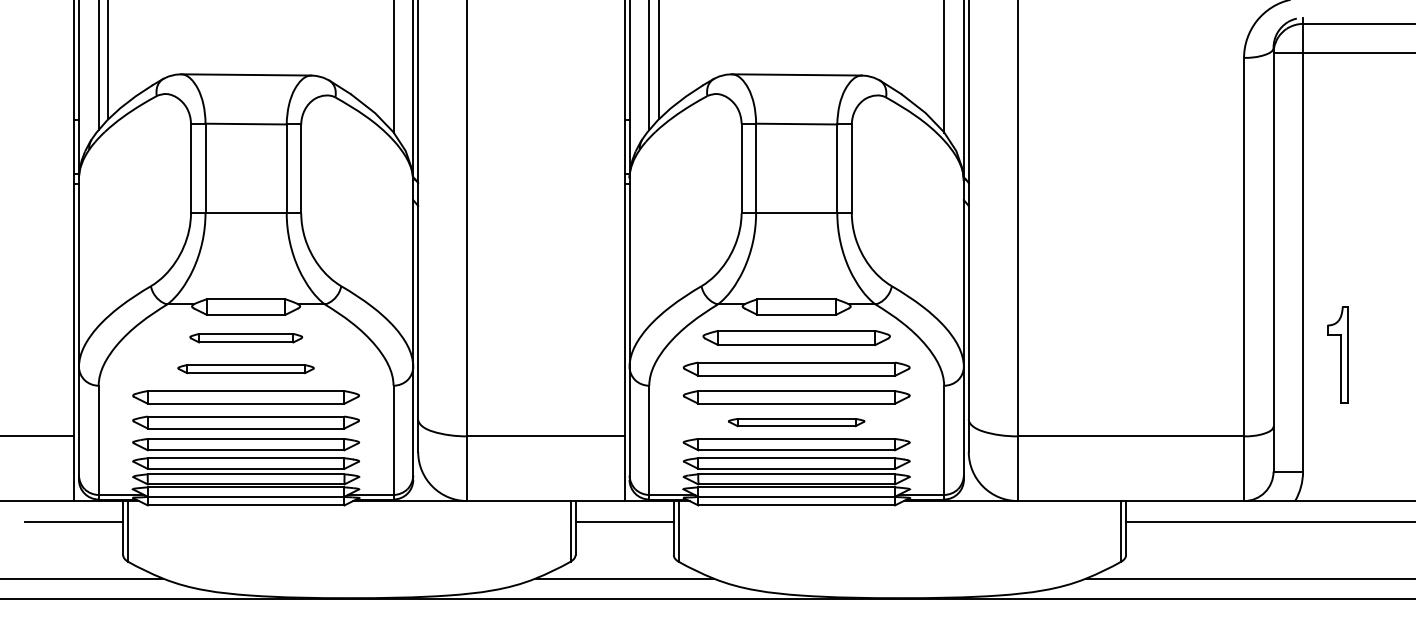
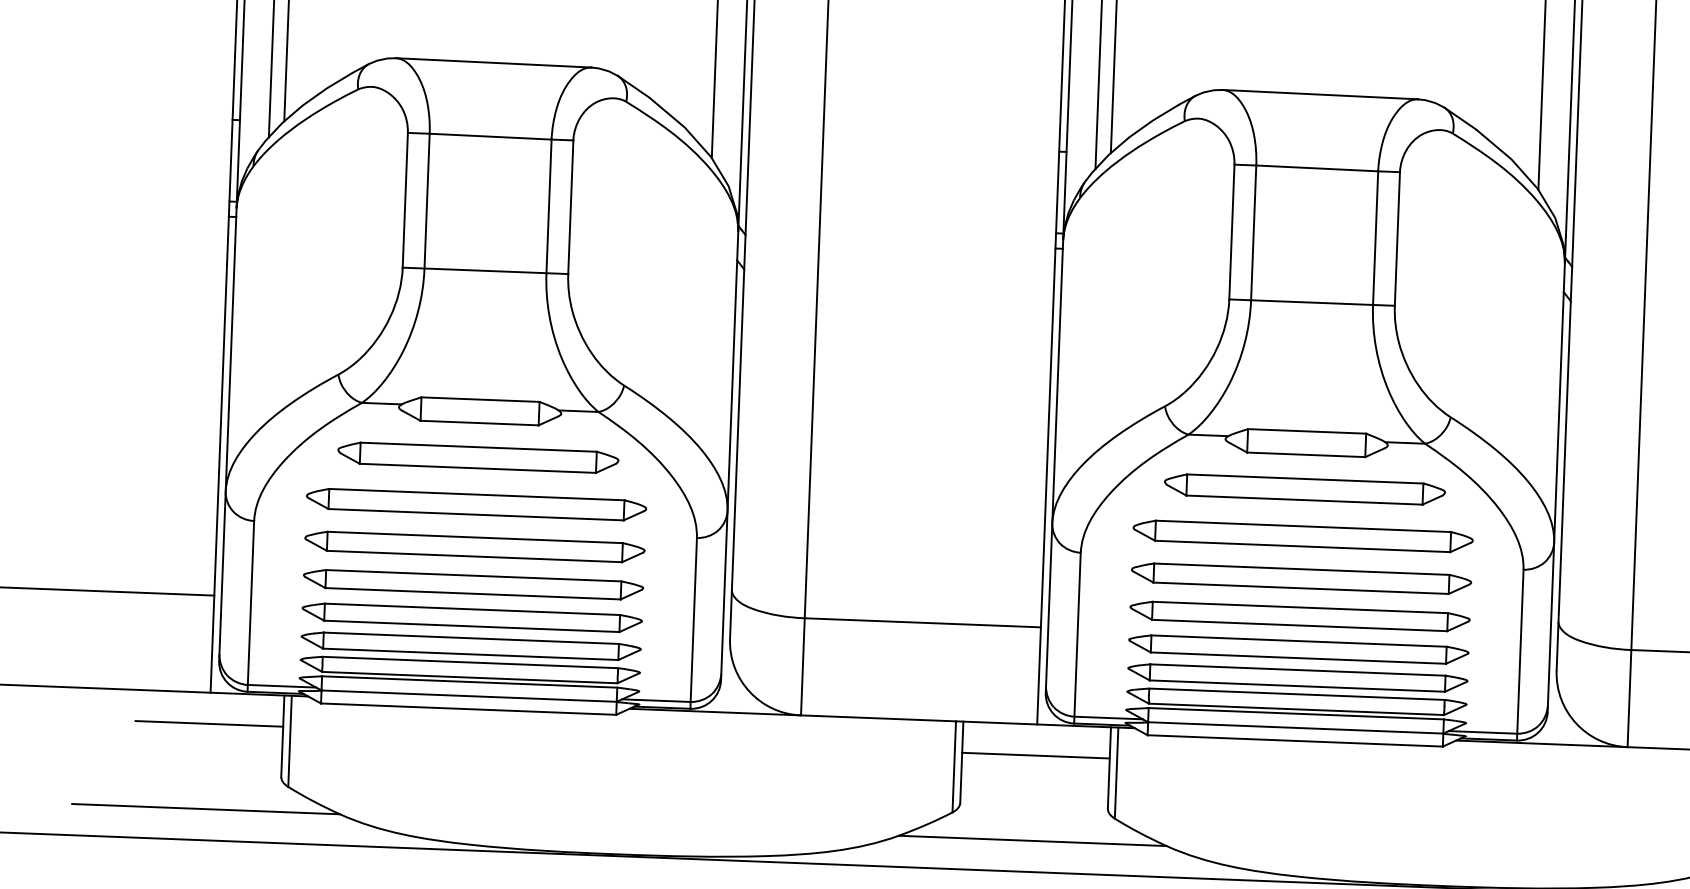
part: (246, 338) -> (478, 458), size x1.67
part: (245, 368) -> (475, 503), size x1.67
part: (796, 422) -> (1299, 616), size x1.67

